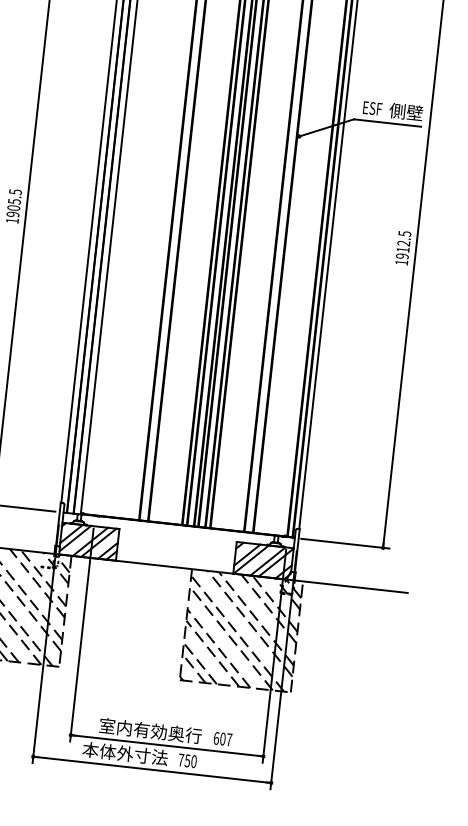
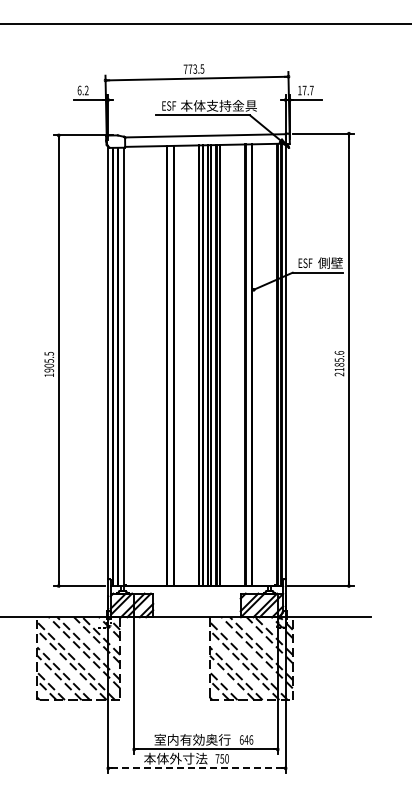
text: (403, 248) -> (339, 363), 1912.5 -> 2185.6
text: (225, 738) -> (248, 739), 607 -> 646
line: (152, 770) -> (197, 768), solid -> dashed

